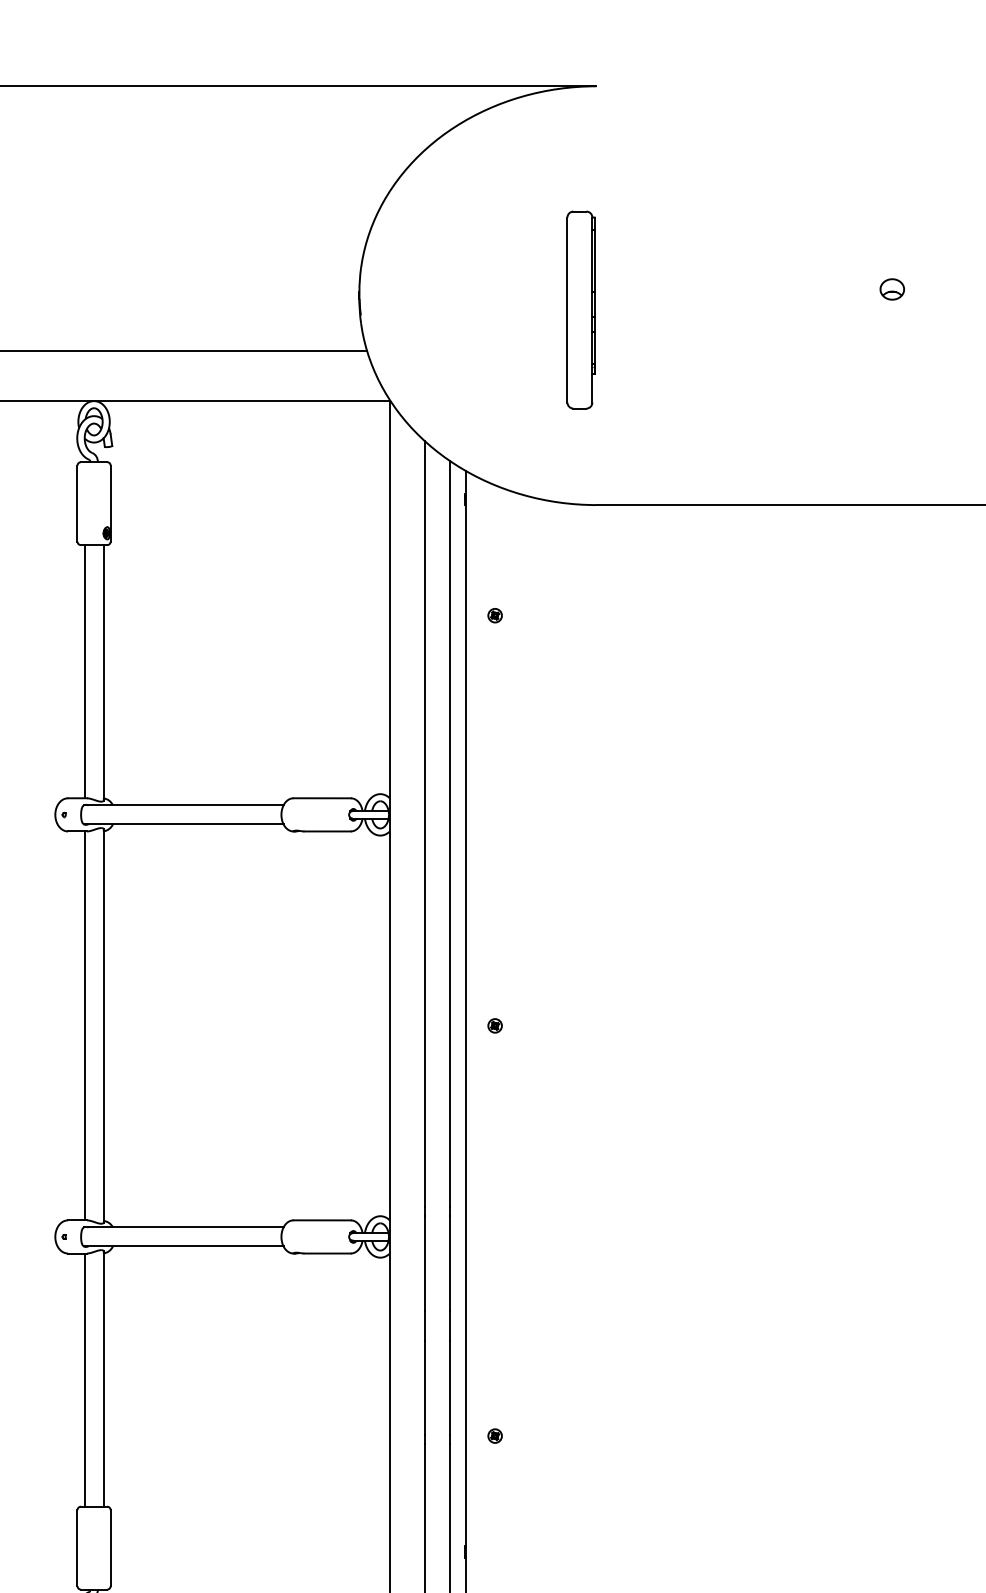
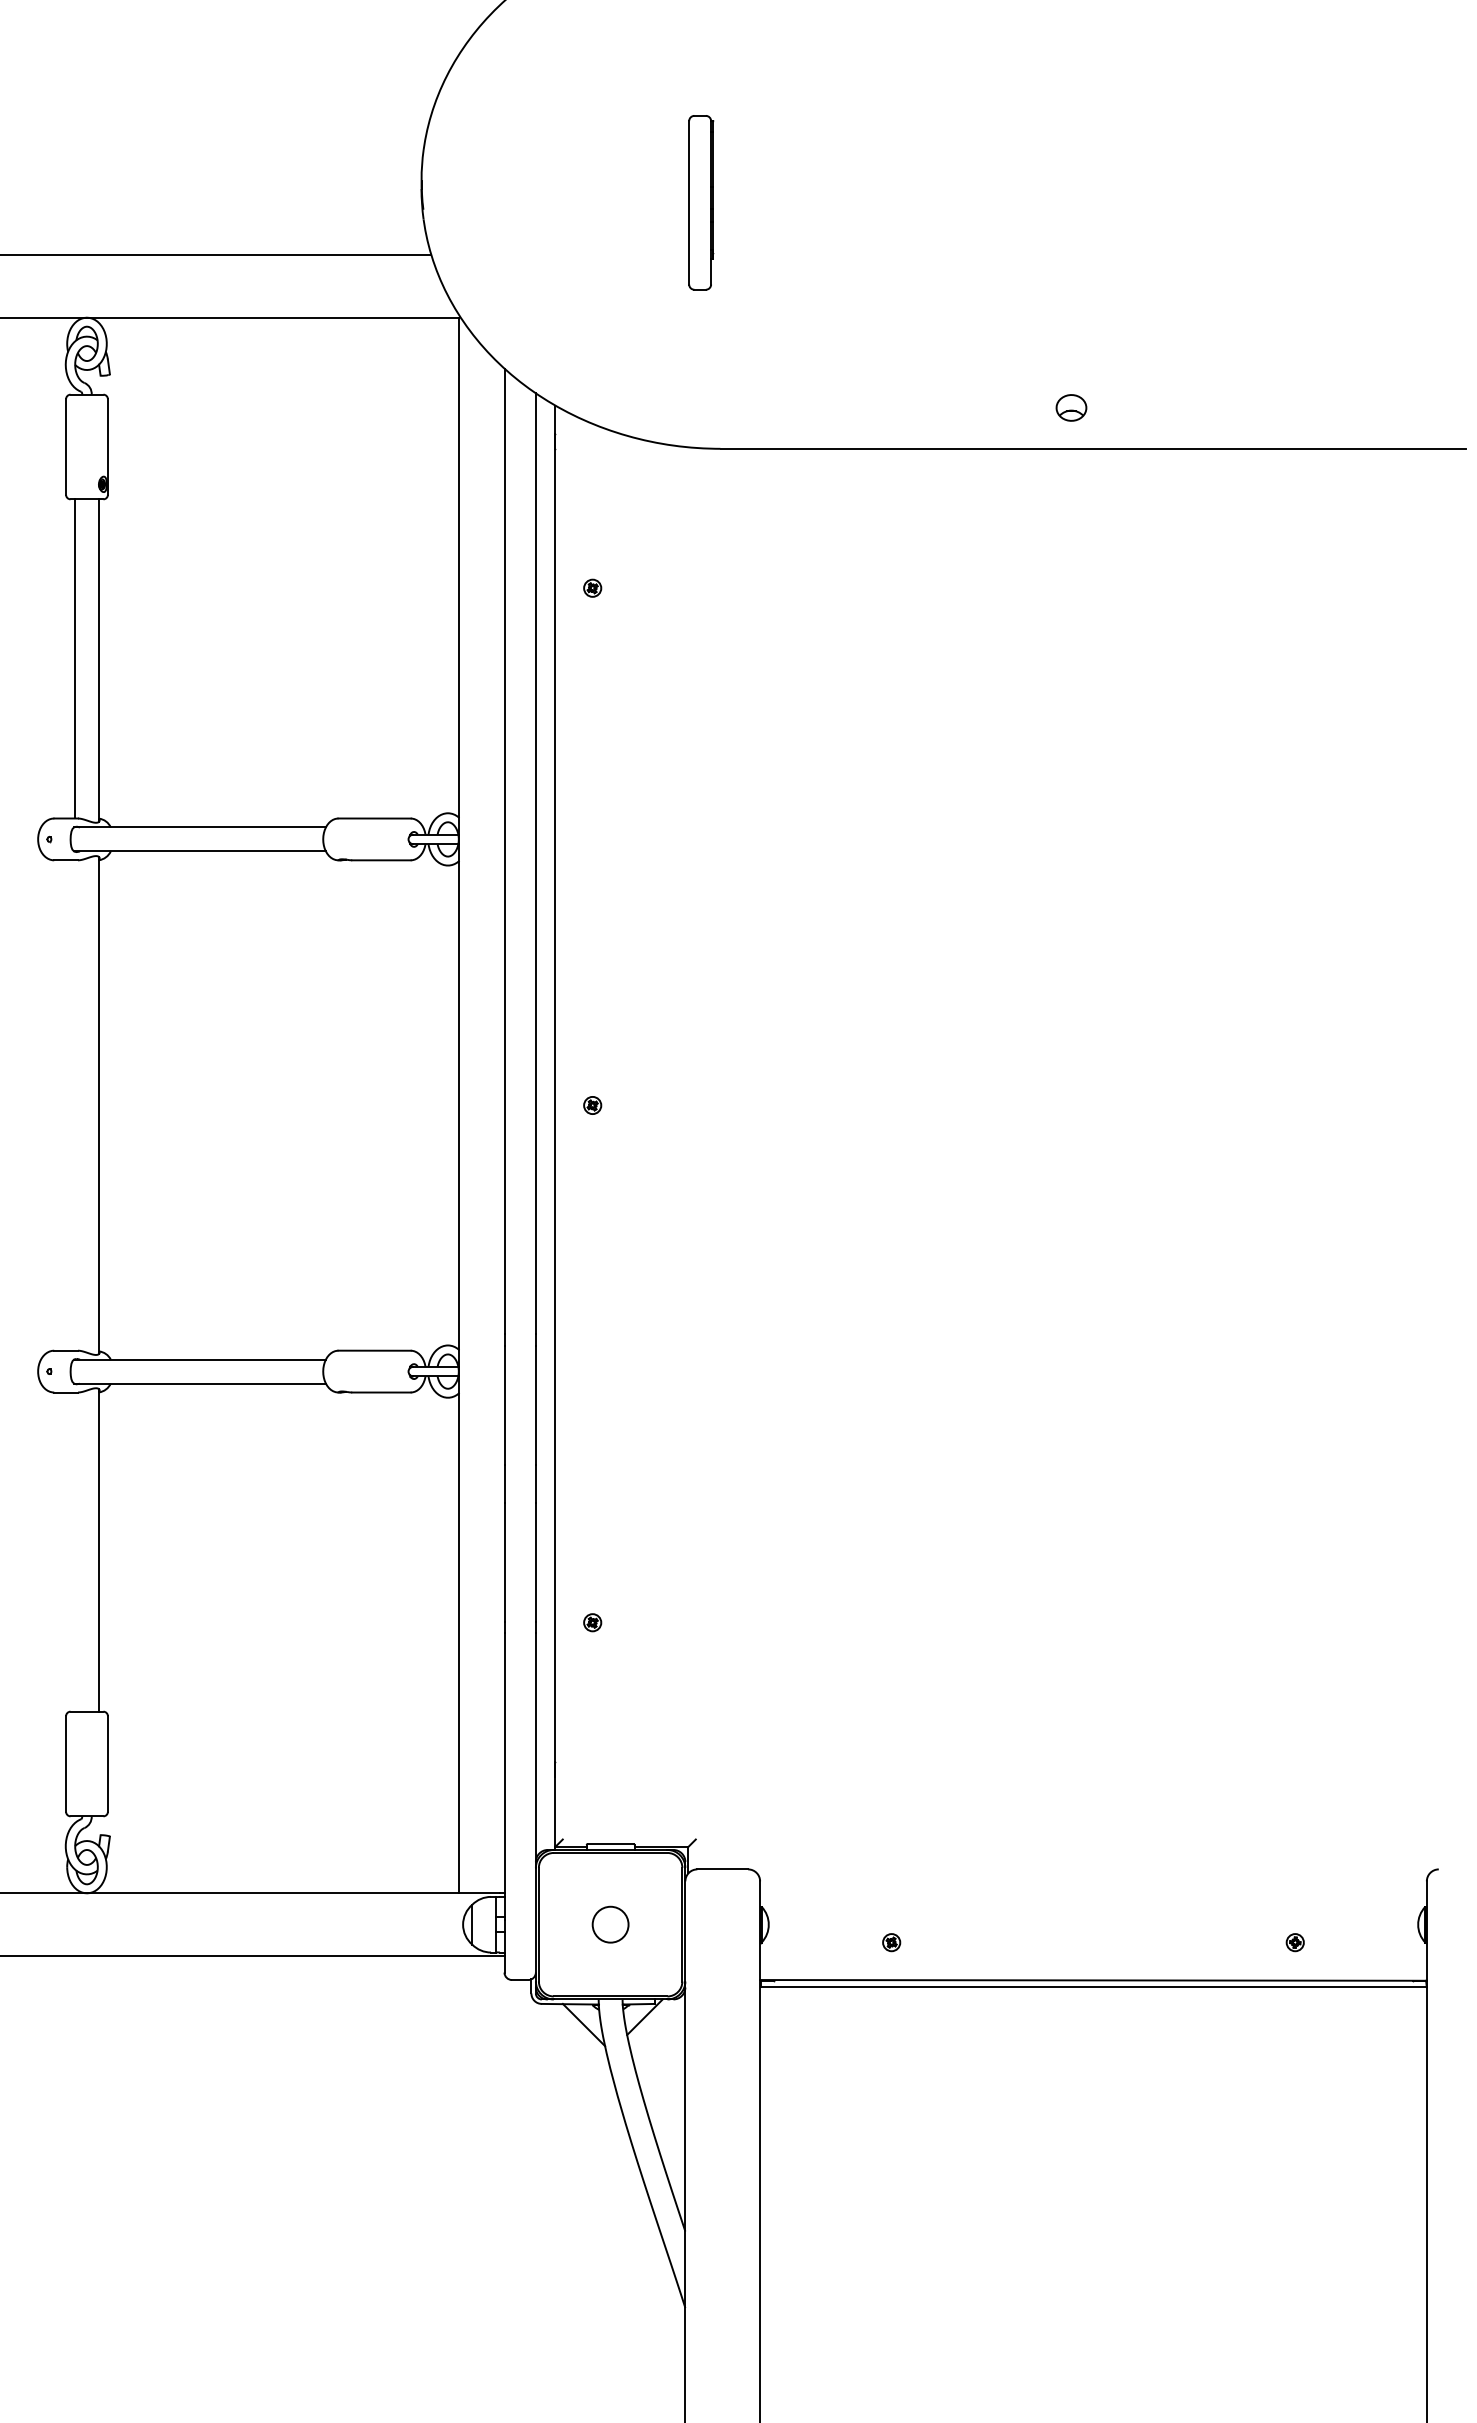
part: (892, 289) -> (1071, 407), moved
part: (581, 309) -> (701, 202), size x0.7
line: (84, 1025) -> (75, 1105), removed
line: (84, 1379) -> (75, 1551), removed

